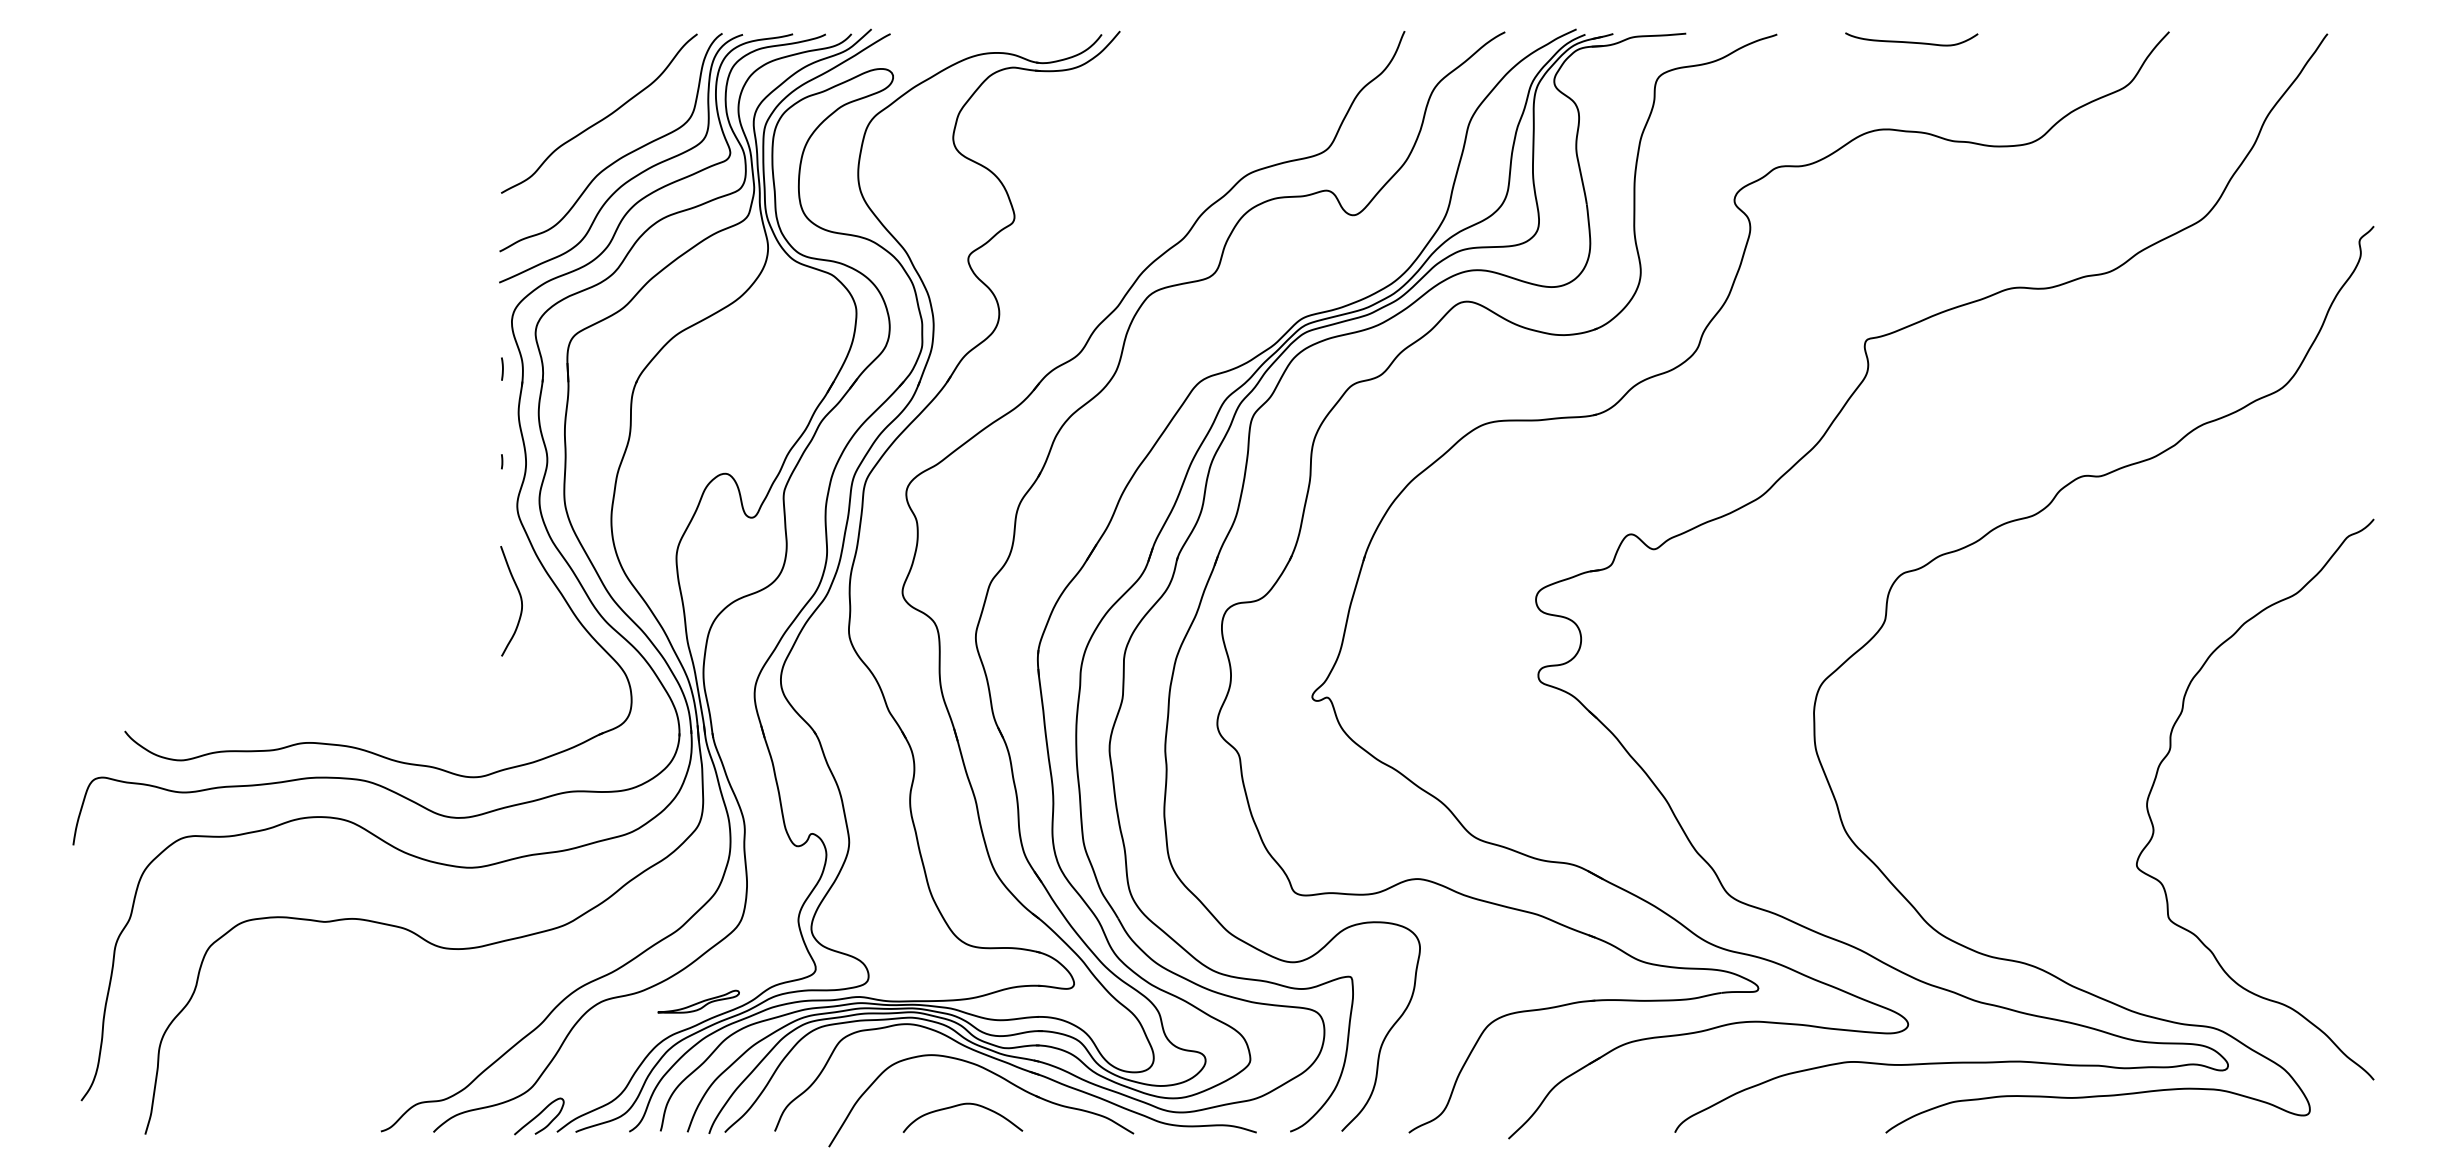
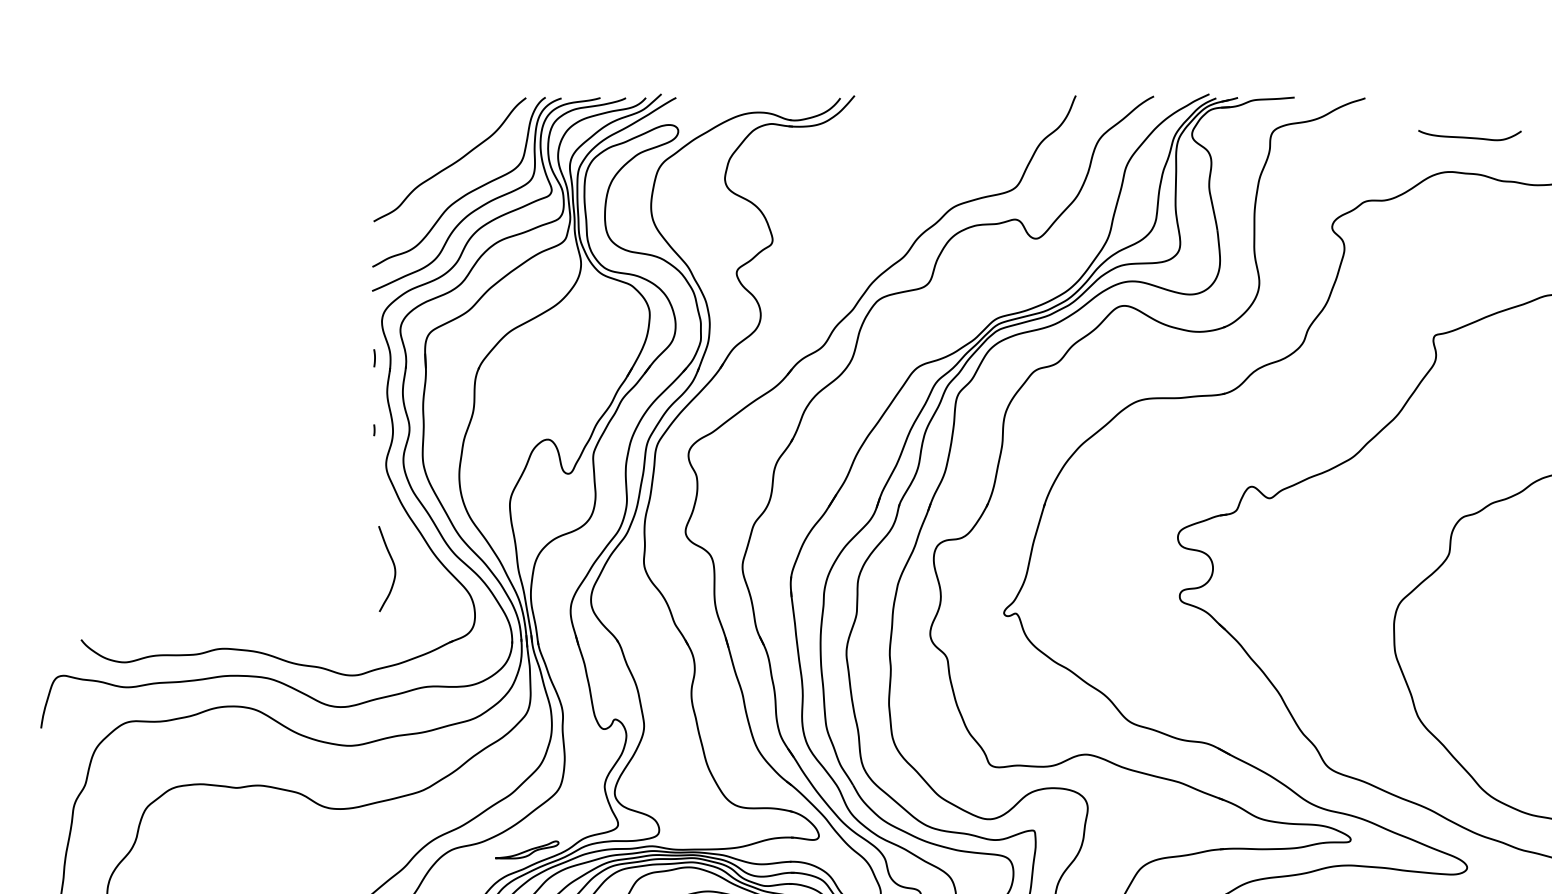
curve: (1911, 41) -> (1469, 137), moved
curve: (520, 600) -> (394, 568), moved

